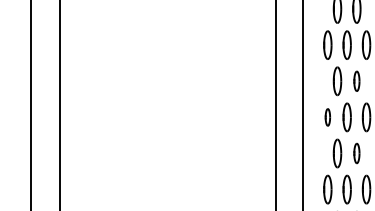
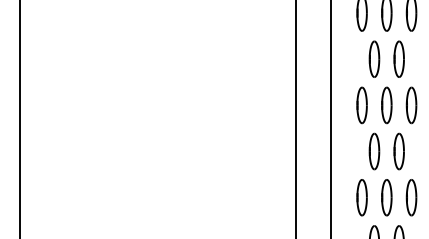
part: (356, 81) -> (398, 59), size x1.43
part: (327, 117) -> (361, 105), size x1.67
part: (356, 153) -> (398, 151), size x1.43

